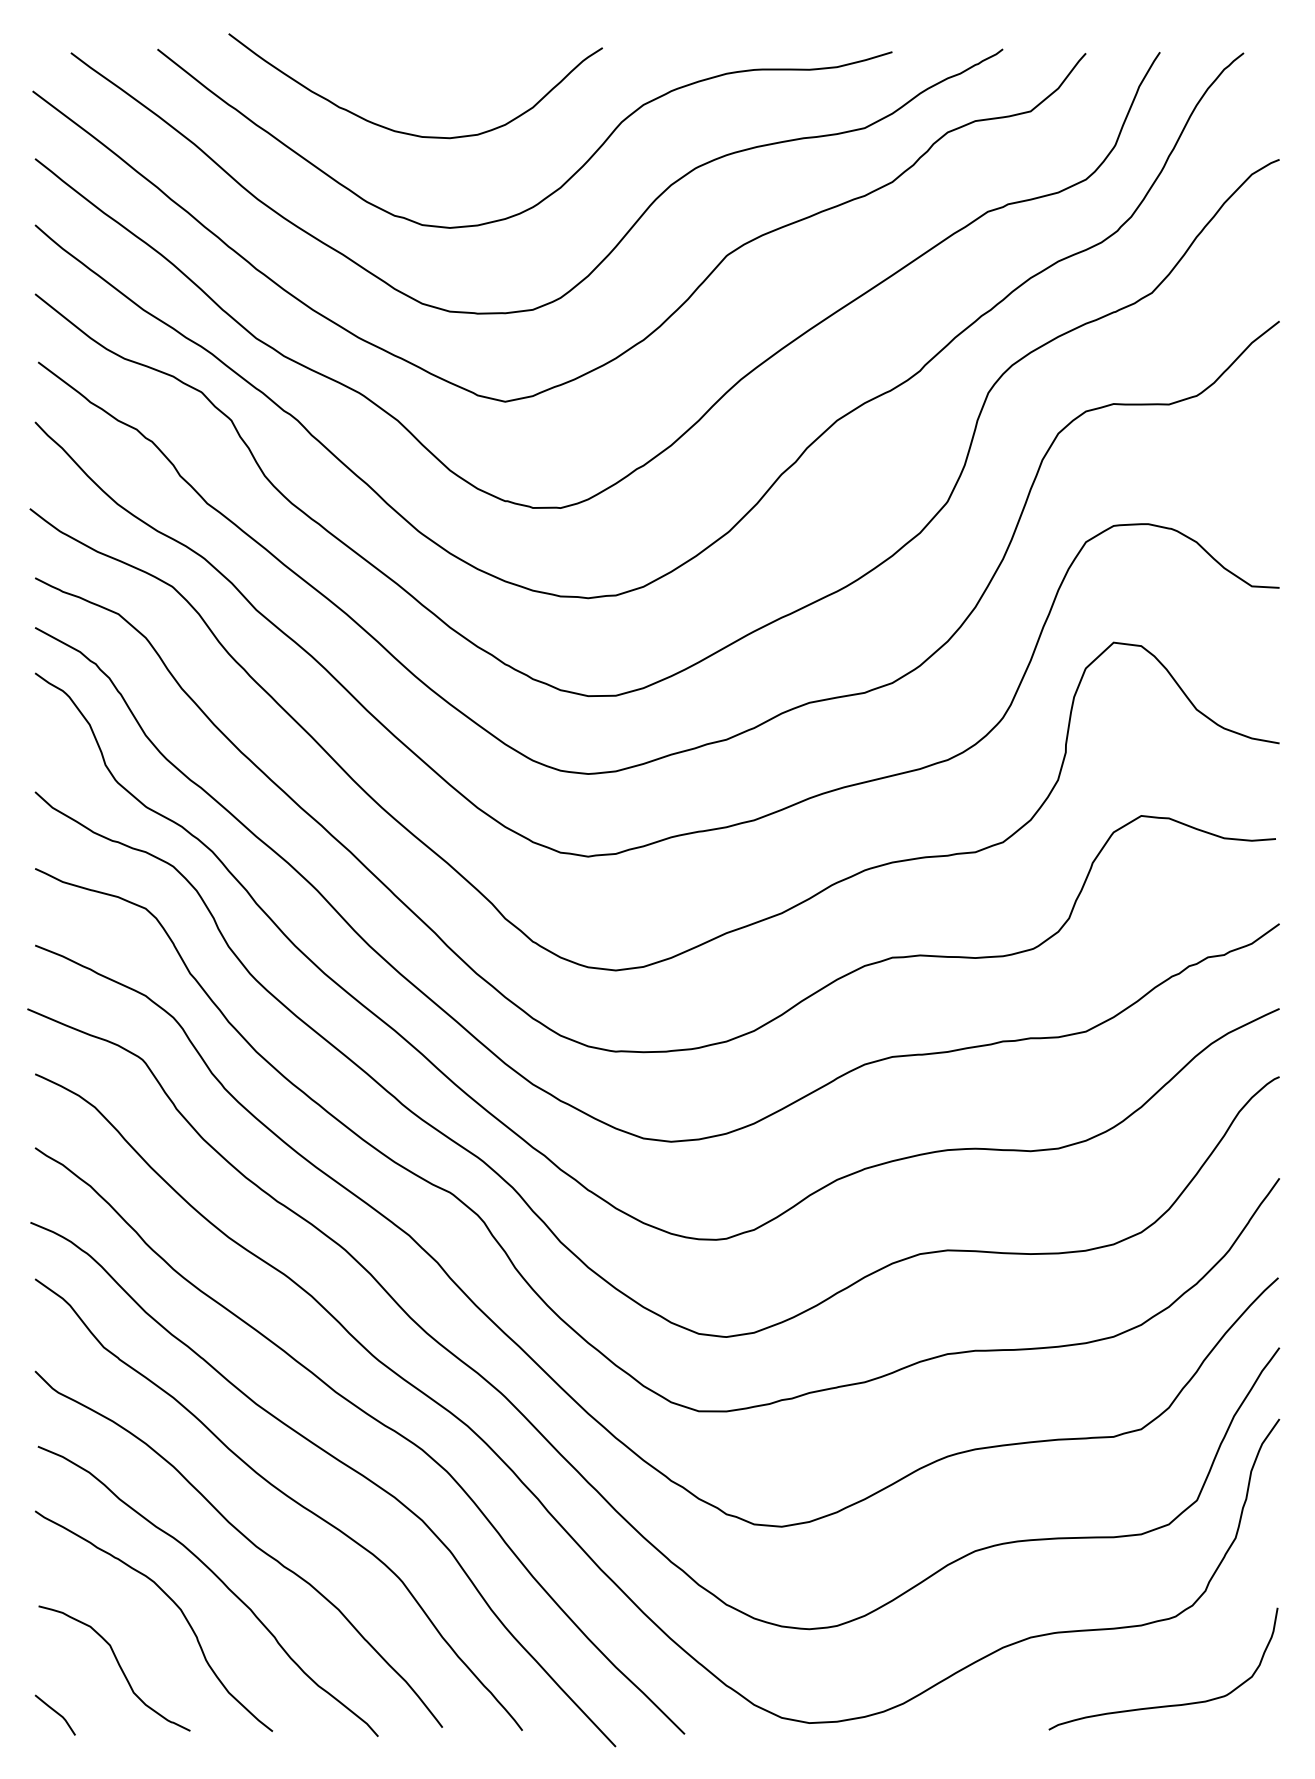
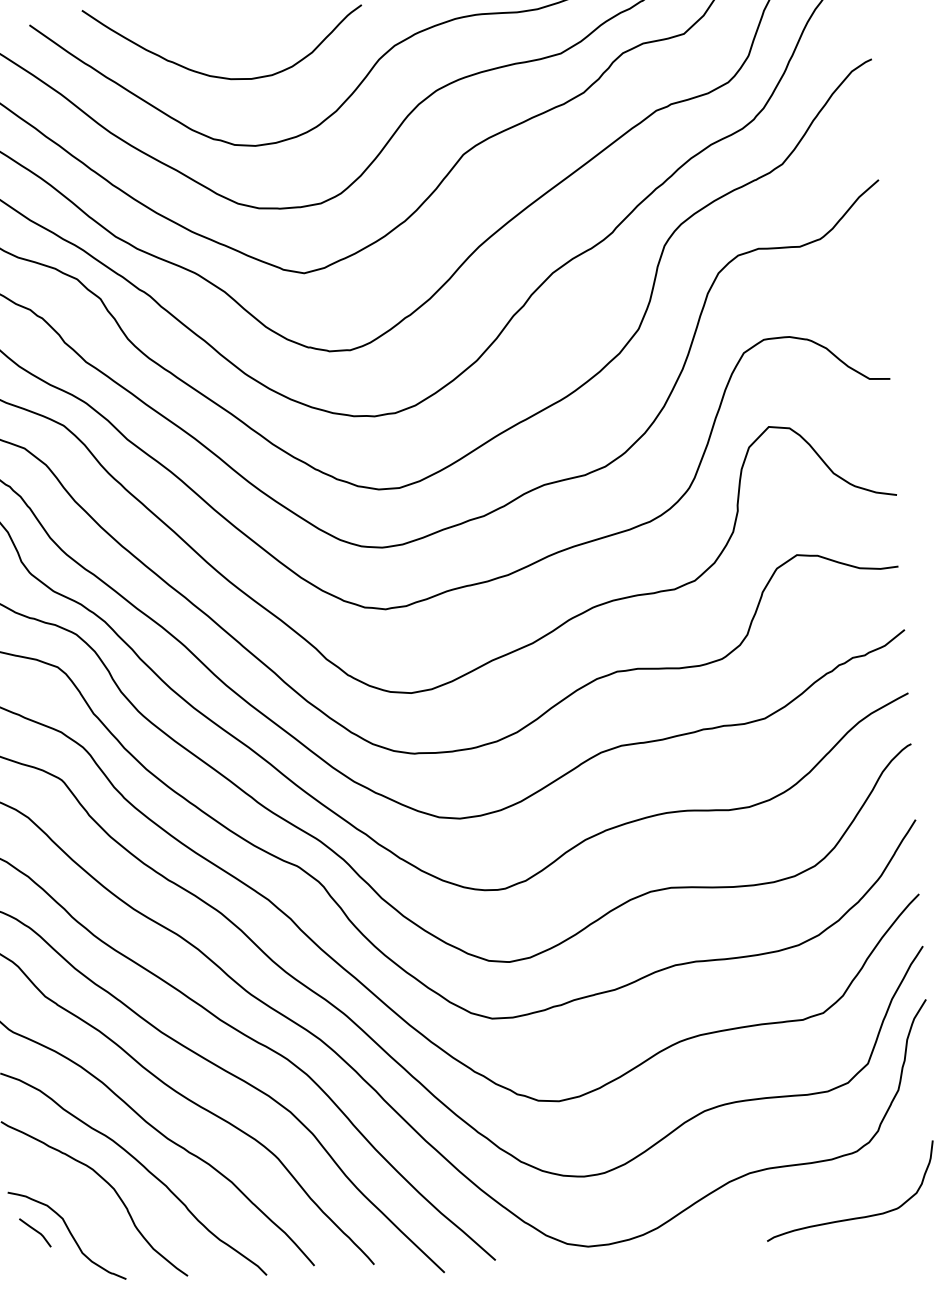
line: (55, 1712) -> (35, 1230), moved

